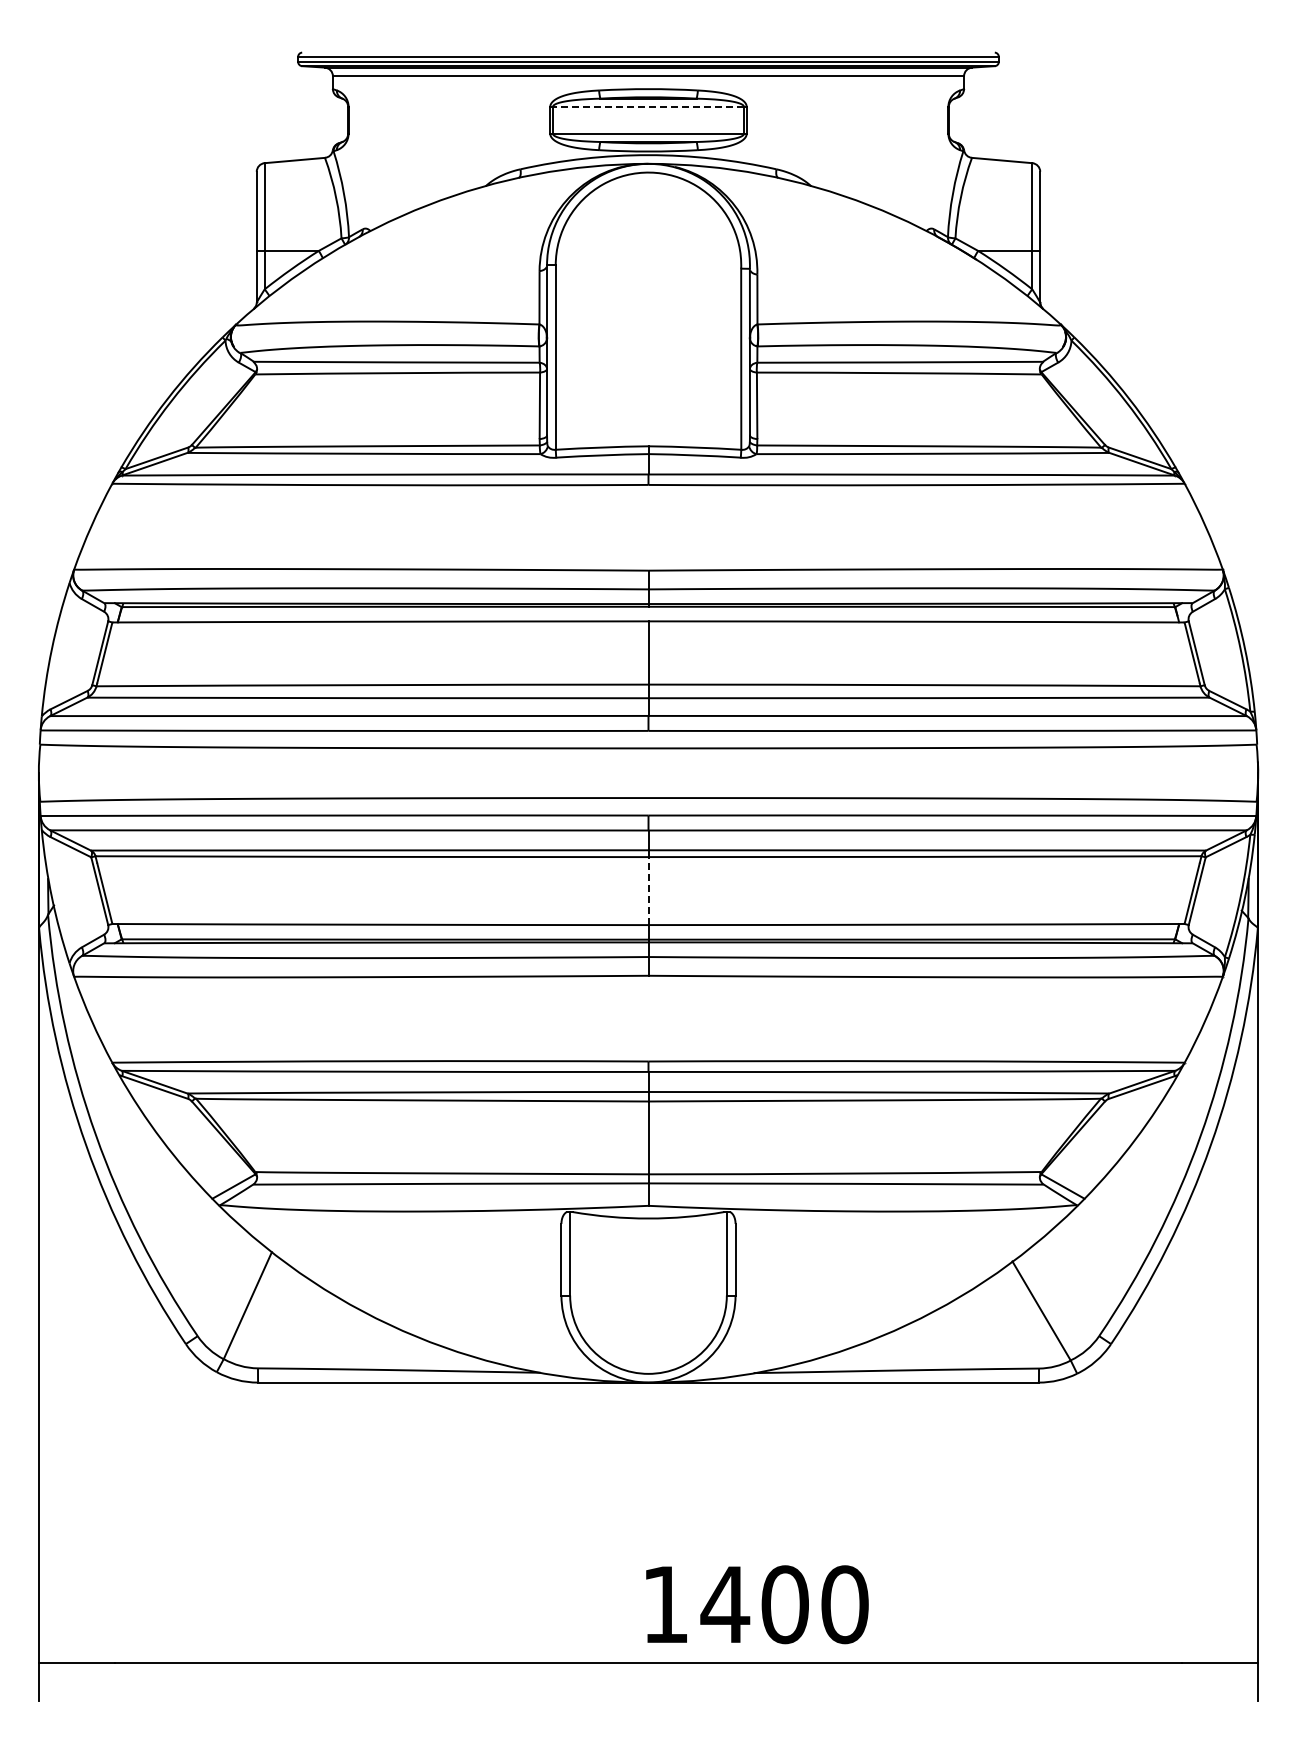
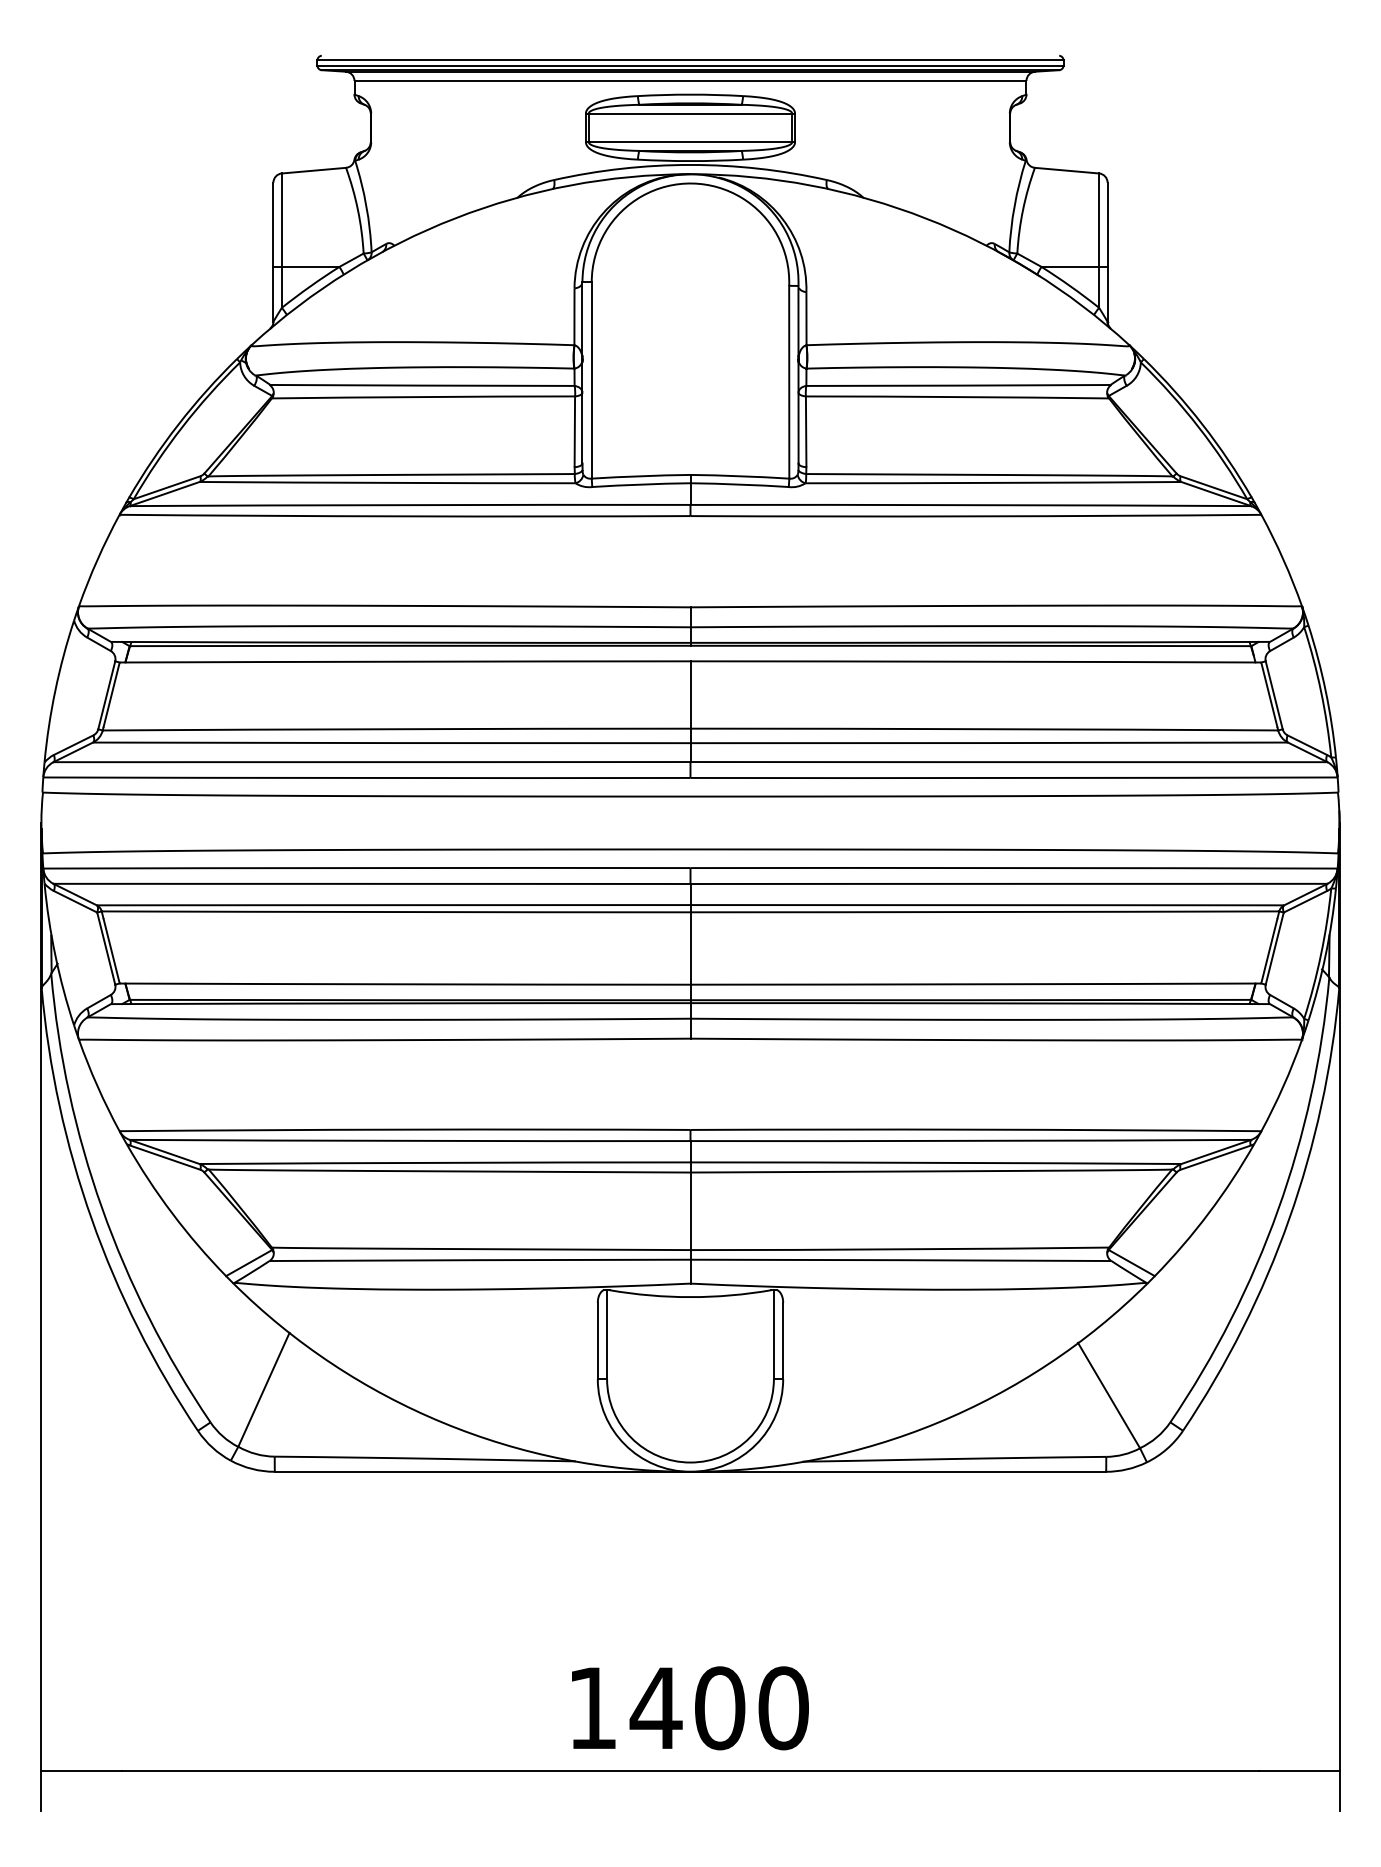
line: (647, 106) -> (689, 113), dashed -> solid
line: (648, 891) -> (690, 948), dashed -> solid
text: (757, 1604) -> (690, 1708), moved

